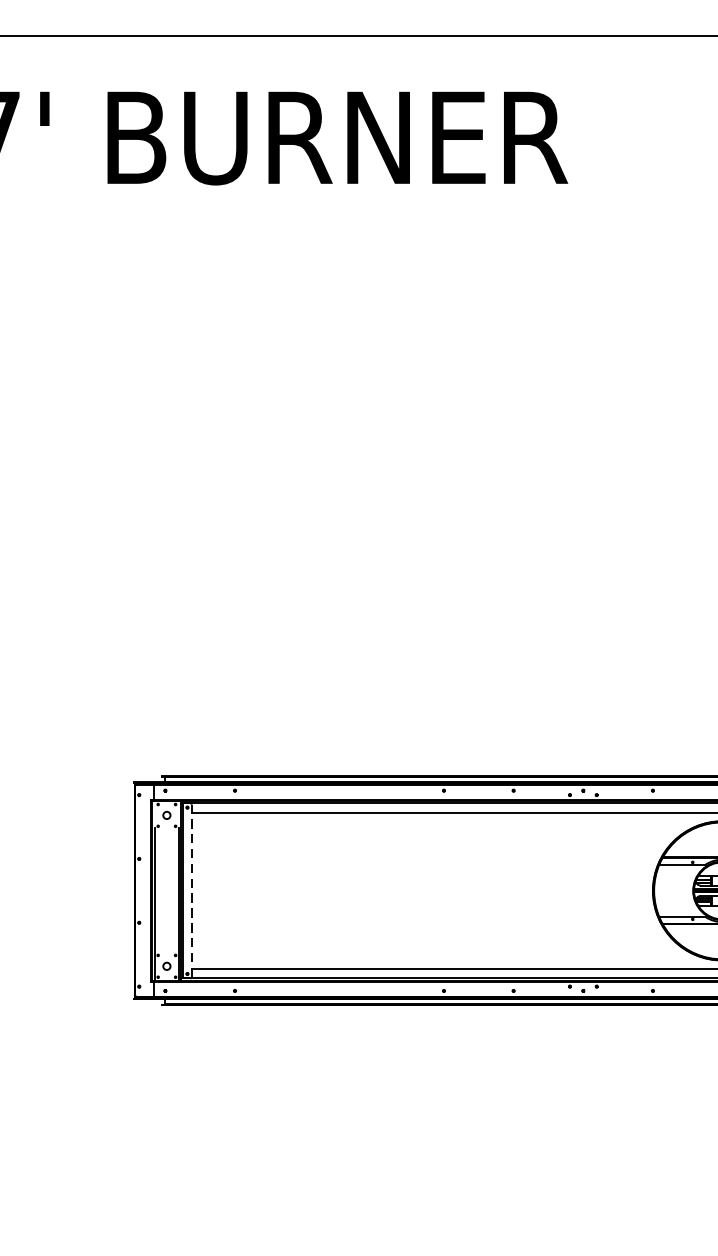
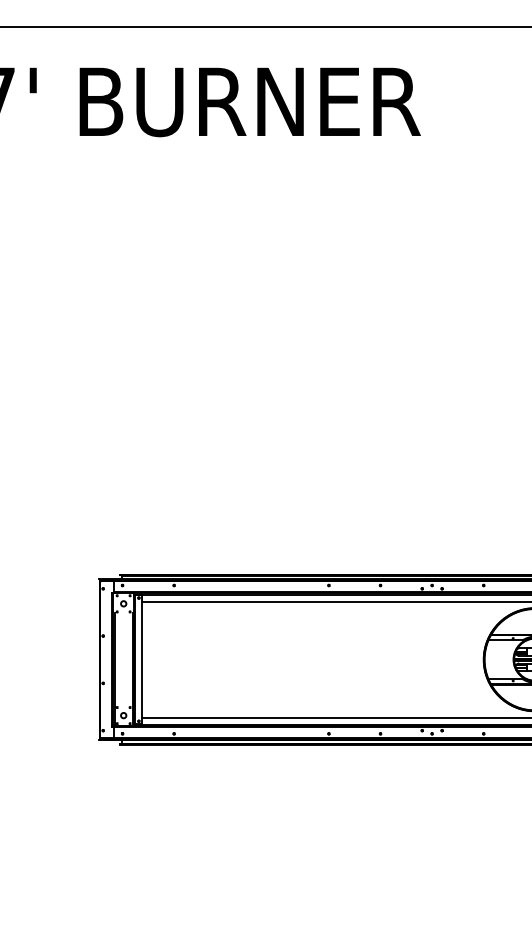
line: (192, 890) -> (142, 659), dashed -> solid

